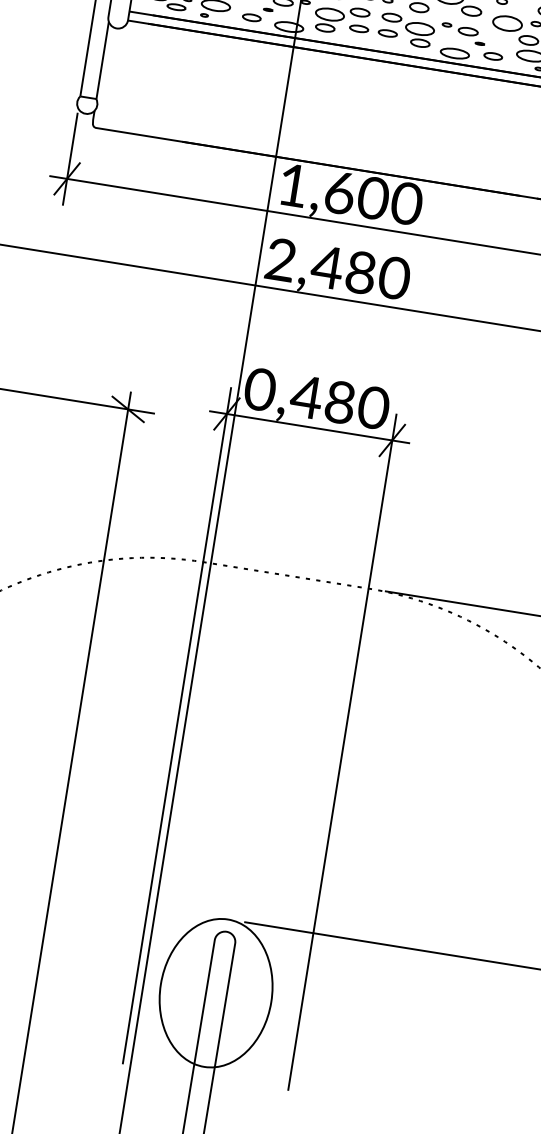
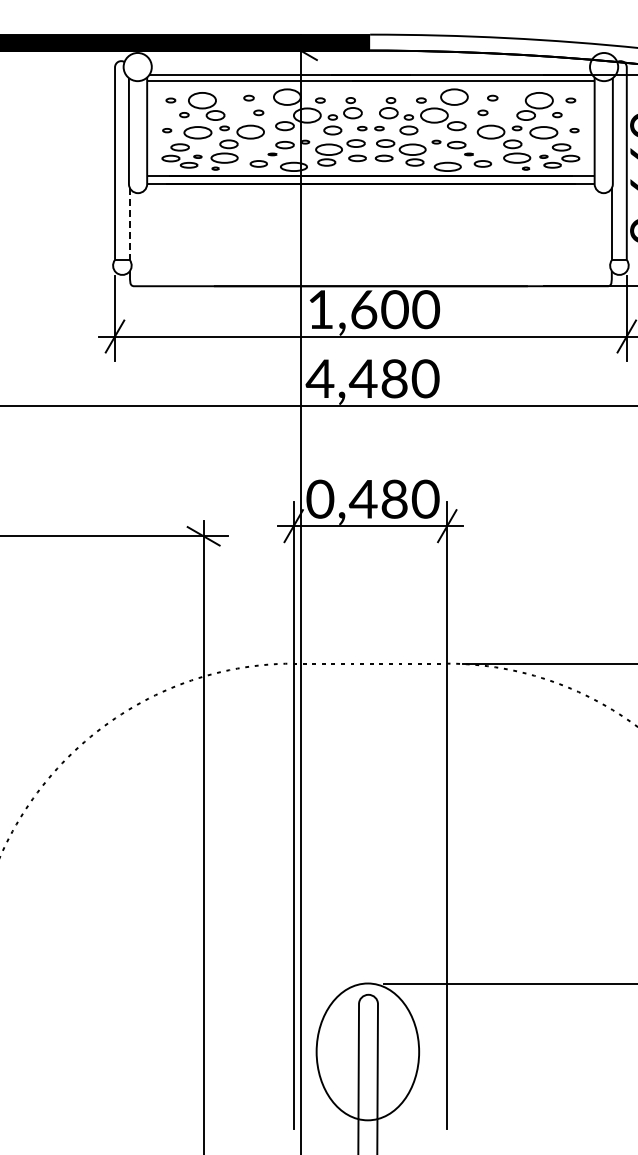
line: (103, 60) -> (130, 224), solid -> dashed
text: (280, 259) -> (319, 378), 2,480 -> 4,480

